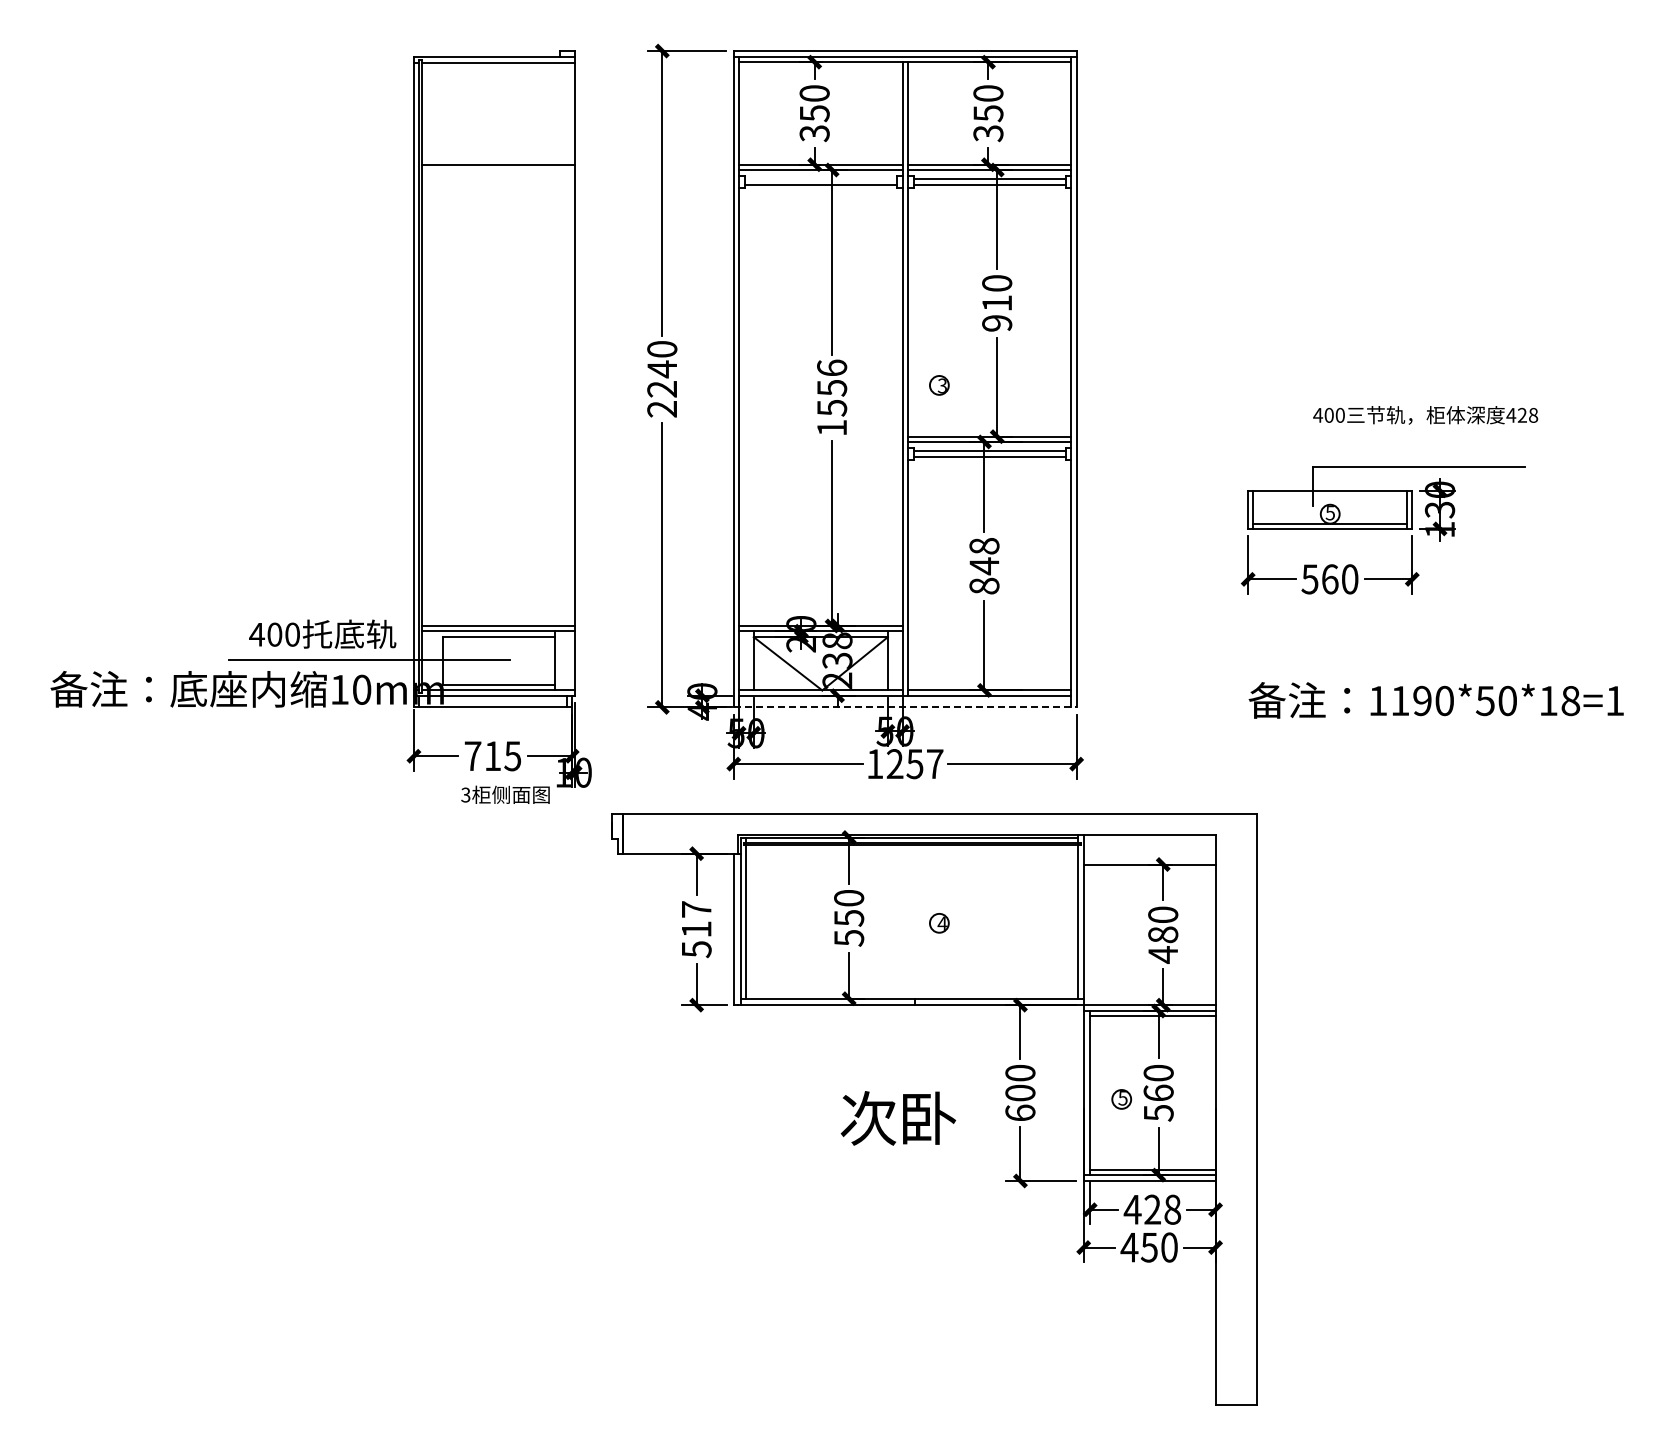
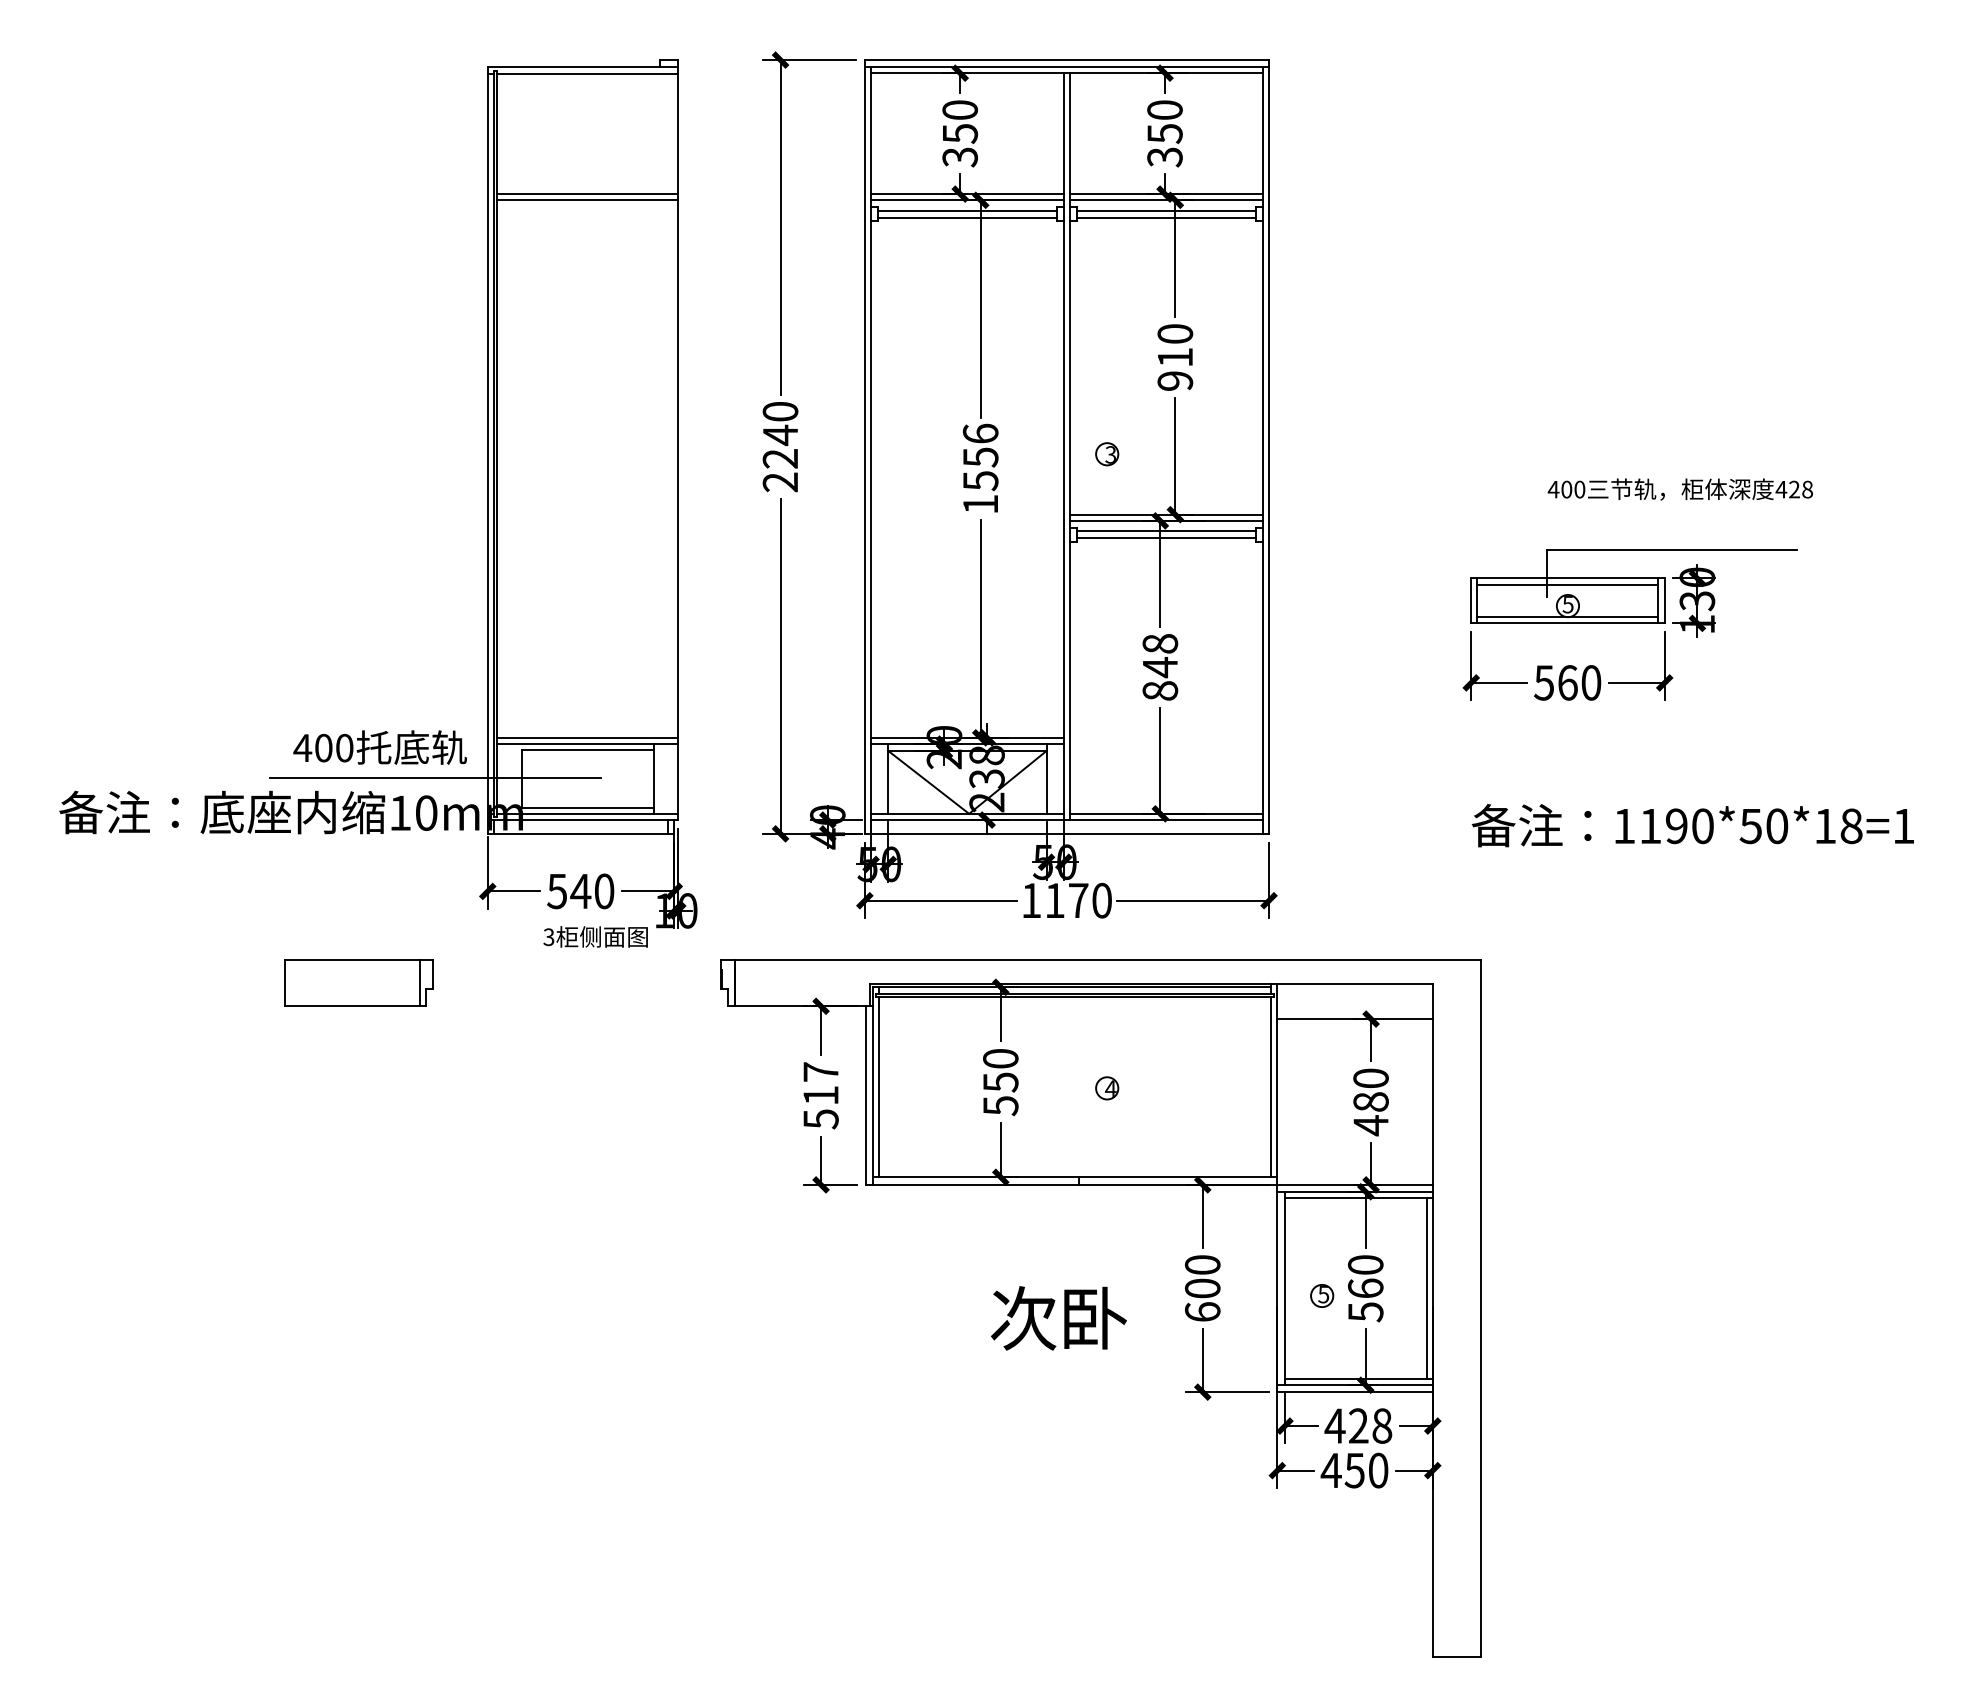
line: (498, 170) -> (587, 200), added
line: (820, 178) -> (967, 210), added
line: (1330, 496) -> (1568, 585), added
line: (905, 707) -> (1067, 833), dashed -> solid
text: (492, 756) -> (580, 891), 715 -> 540
text: (914, 764) -> (1077, 901), 1257 -> 1170
part: (304, 833) -> (358, 982), added
line: (1210, 1092) -> (1426, 1287), added

